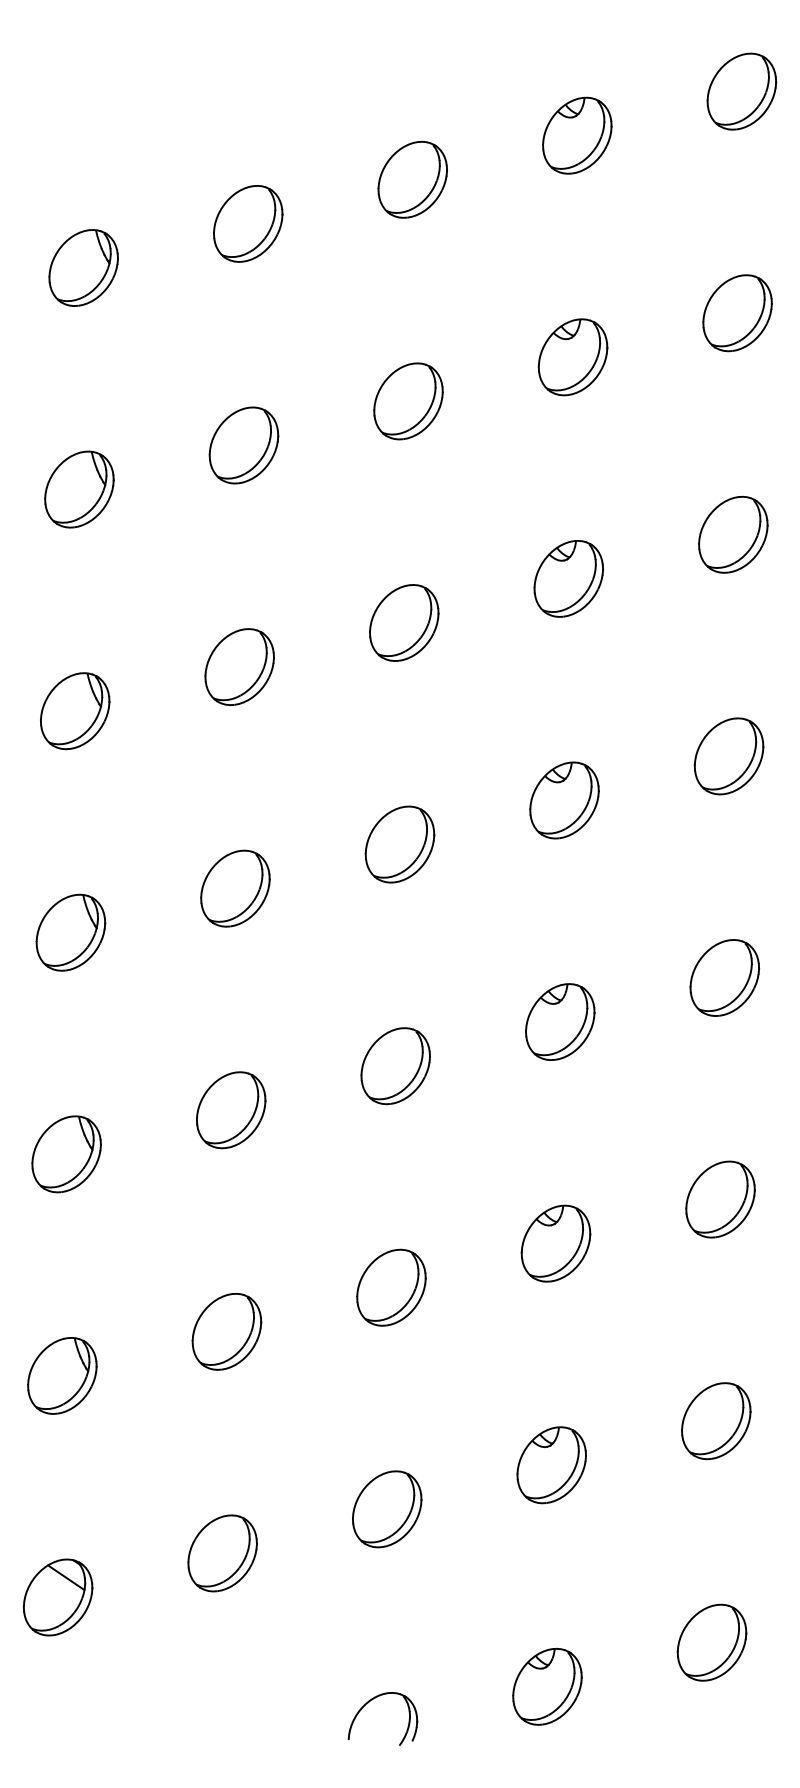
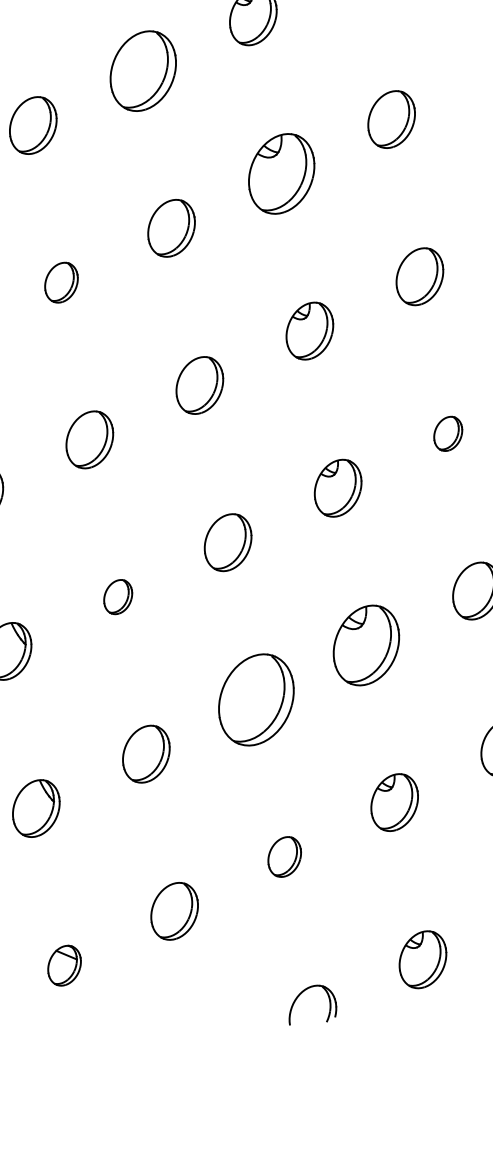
part: (408, 401) -> (143, 71), size x1.4
part: (568, 578) -> (281, 173), size x1.4
part: (239, 666) -> (61, 282), size x0.7
part: (724, 977) -> (447, 433), size x0.6
part: (231, 1110) -> (118, 597), size x0.6
part: (555, 1243) -> (366, 645), size x1.4
part: (391, 1287) -> (256, 699), size x1.6
part: (387, 1509) -> (284, 857), size x0.7
part: (57, 1597) -> (64, 965), size x0.7

